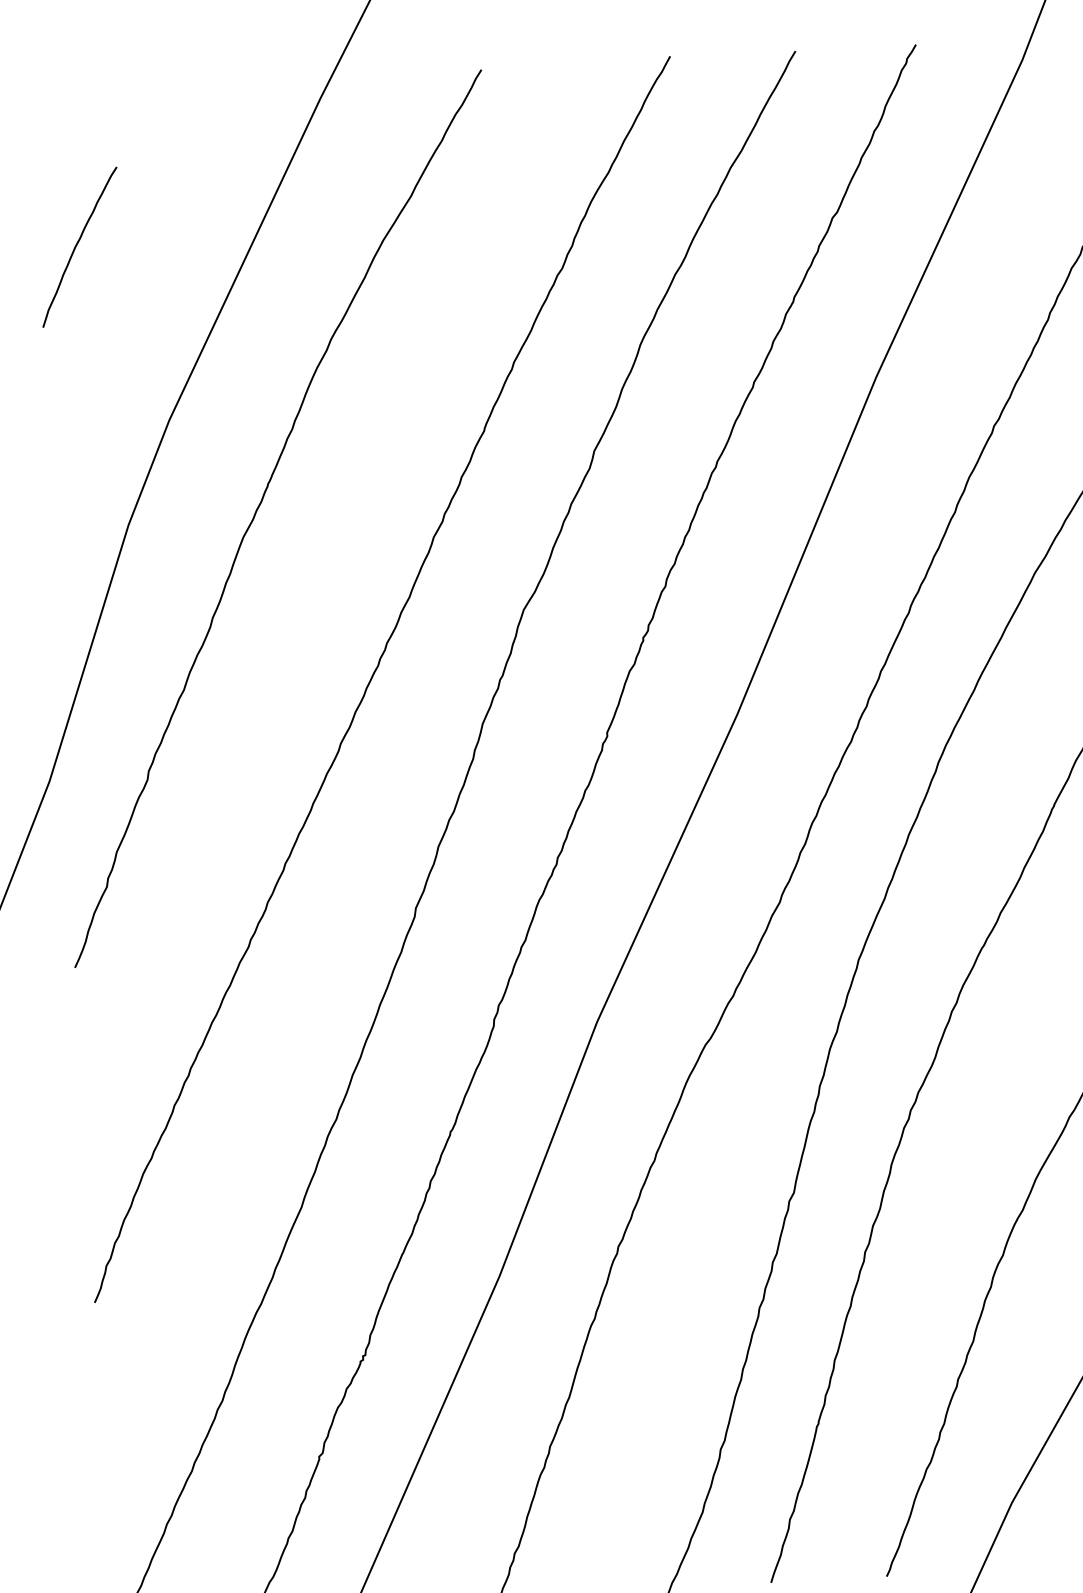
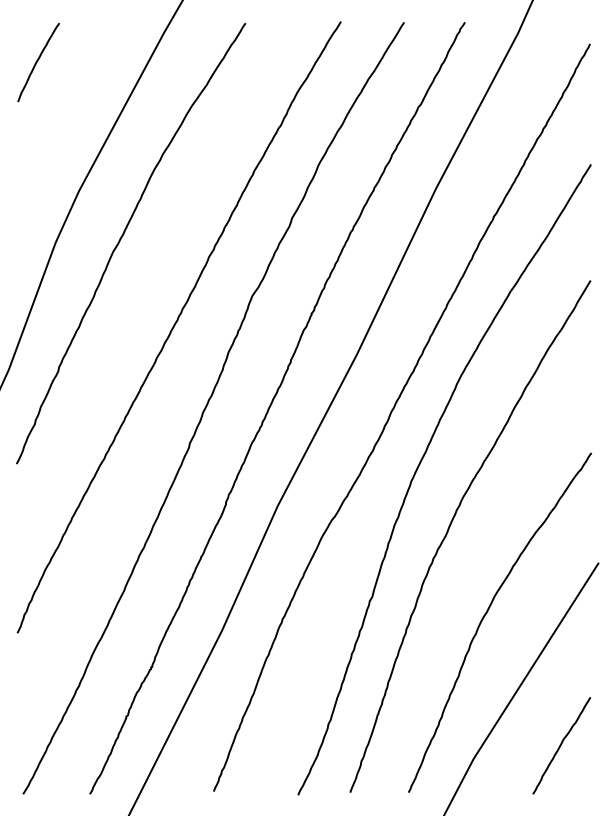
curve: (79, 245) -> (38, 61), moved

